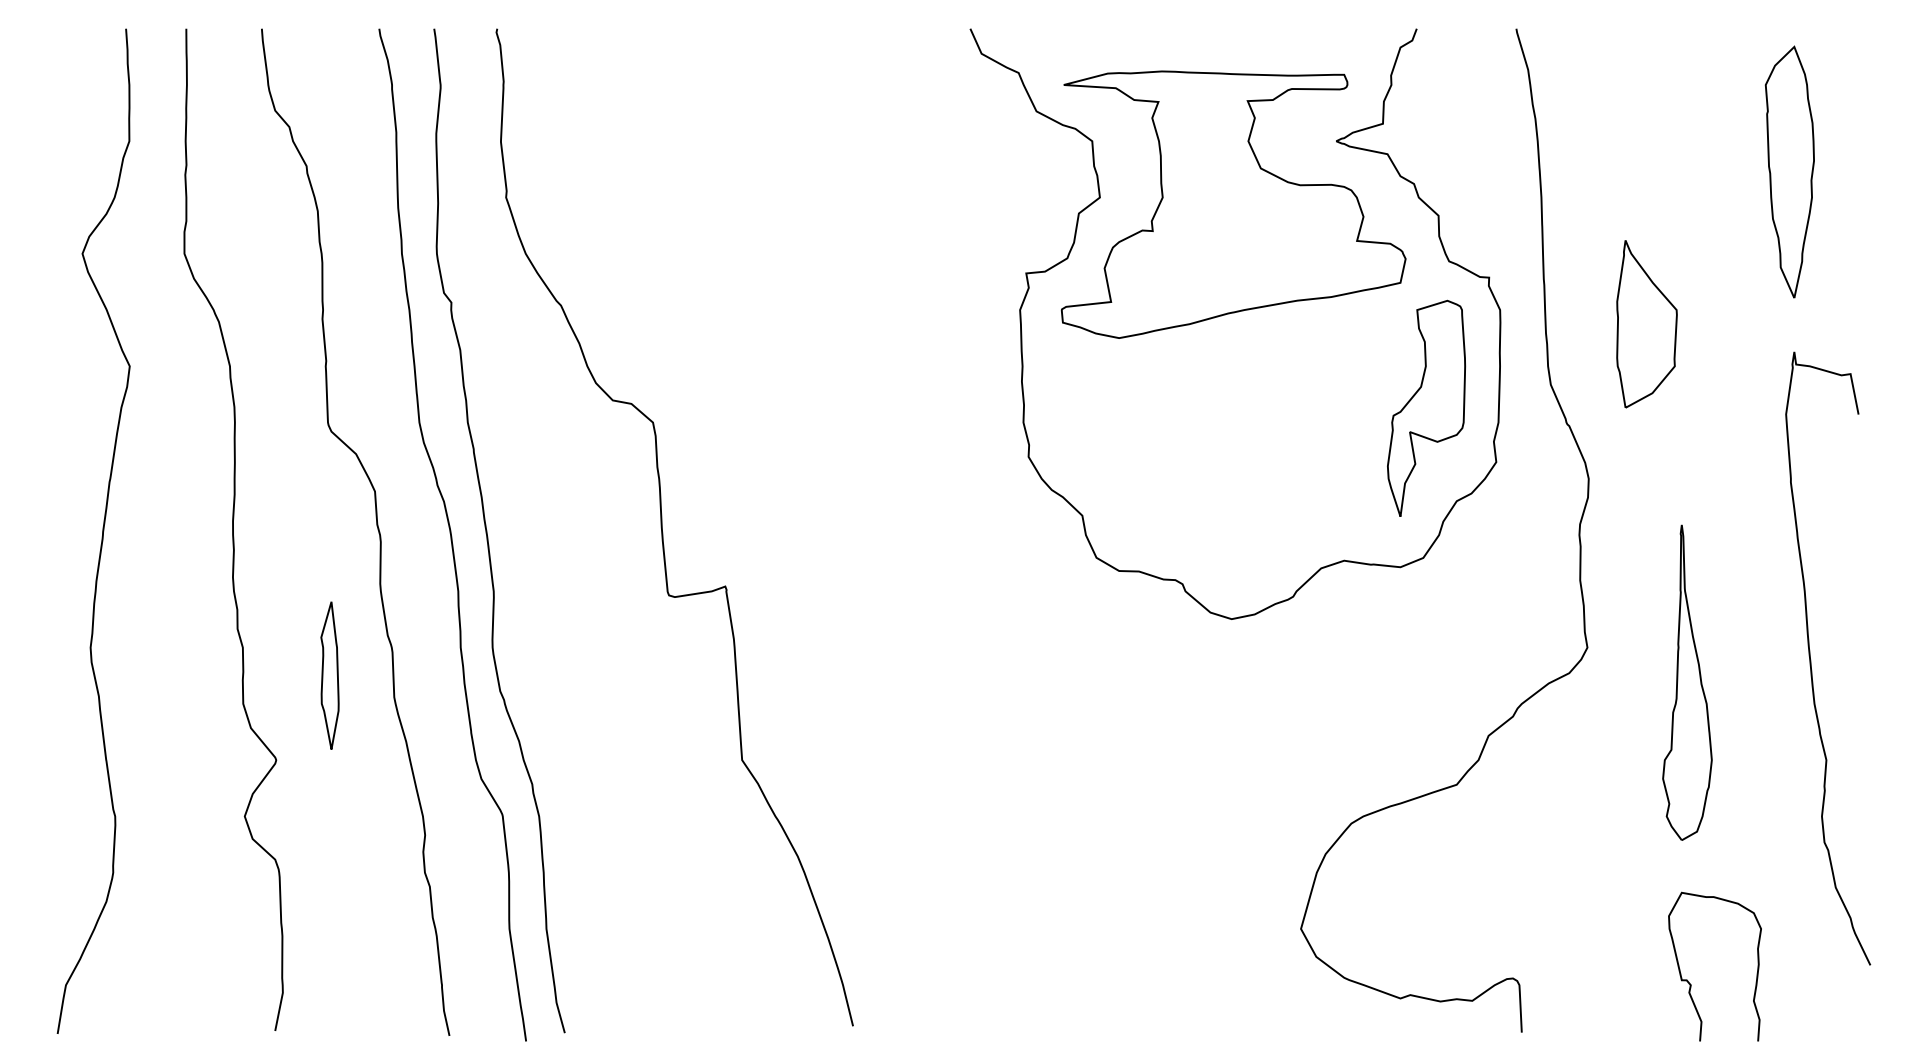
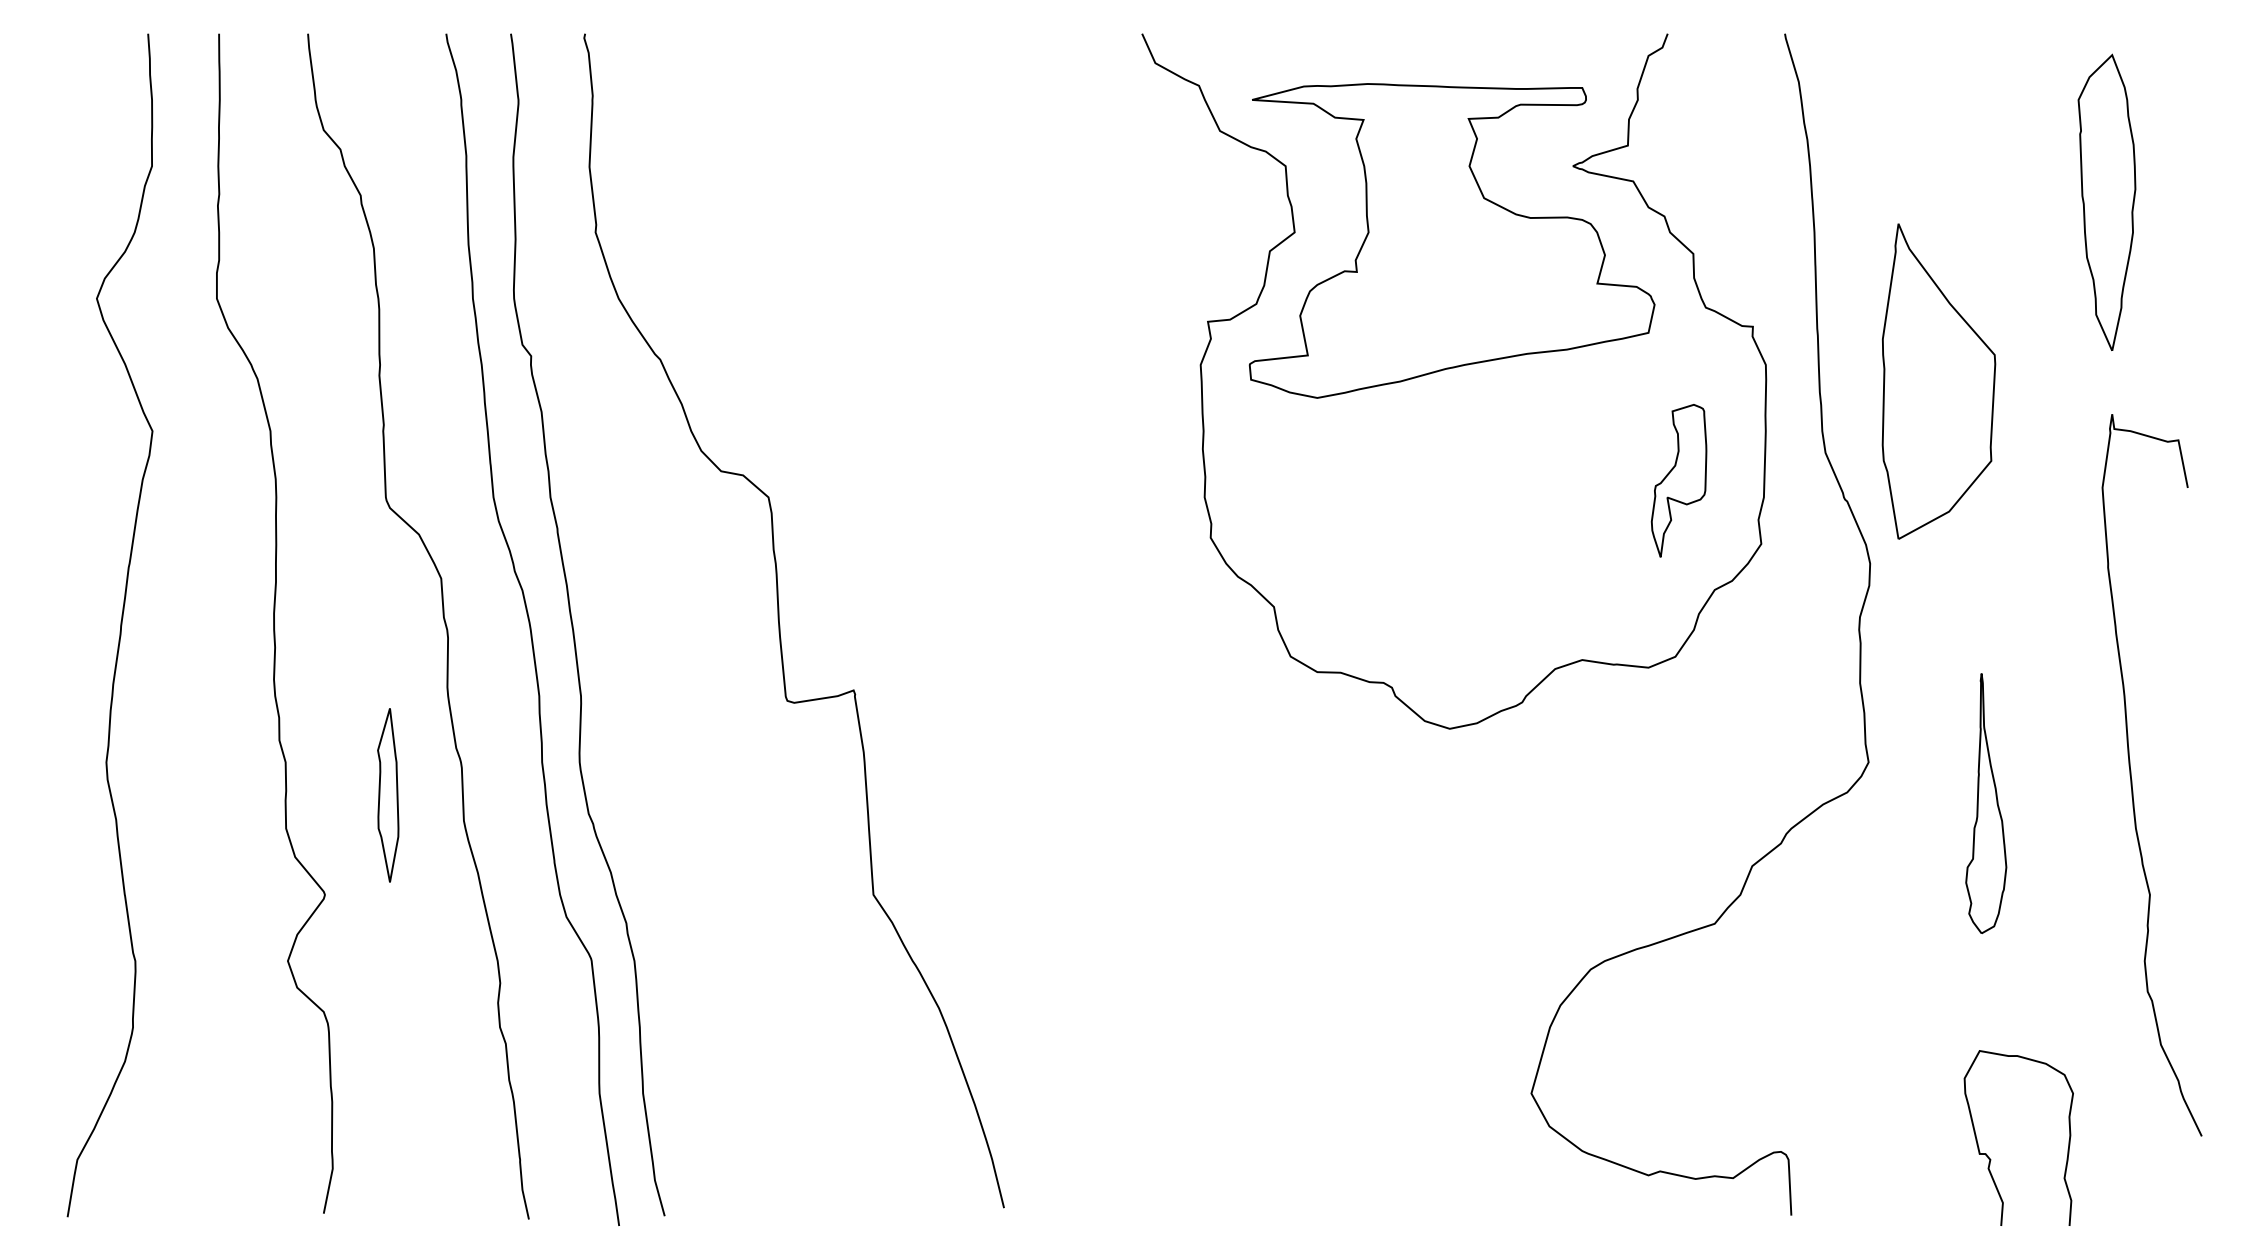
part: (1646, 324) -> (1938, 381), size x1.6
part: (1425, 408) -> (1678, 480), size x0.6
part: (1686, 682) -> (1985, 803), size x0.7

